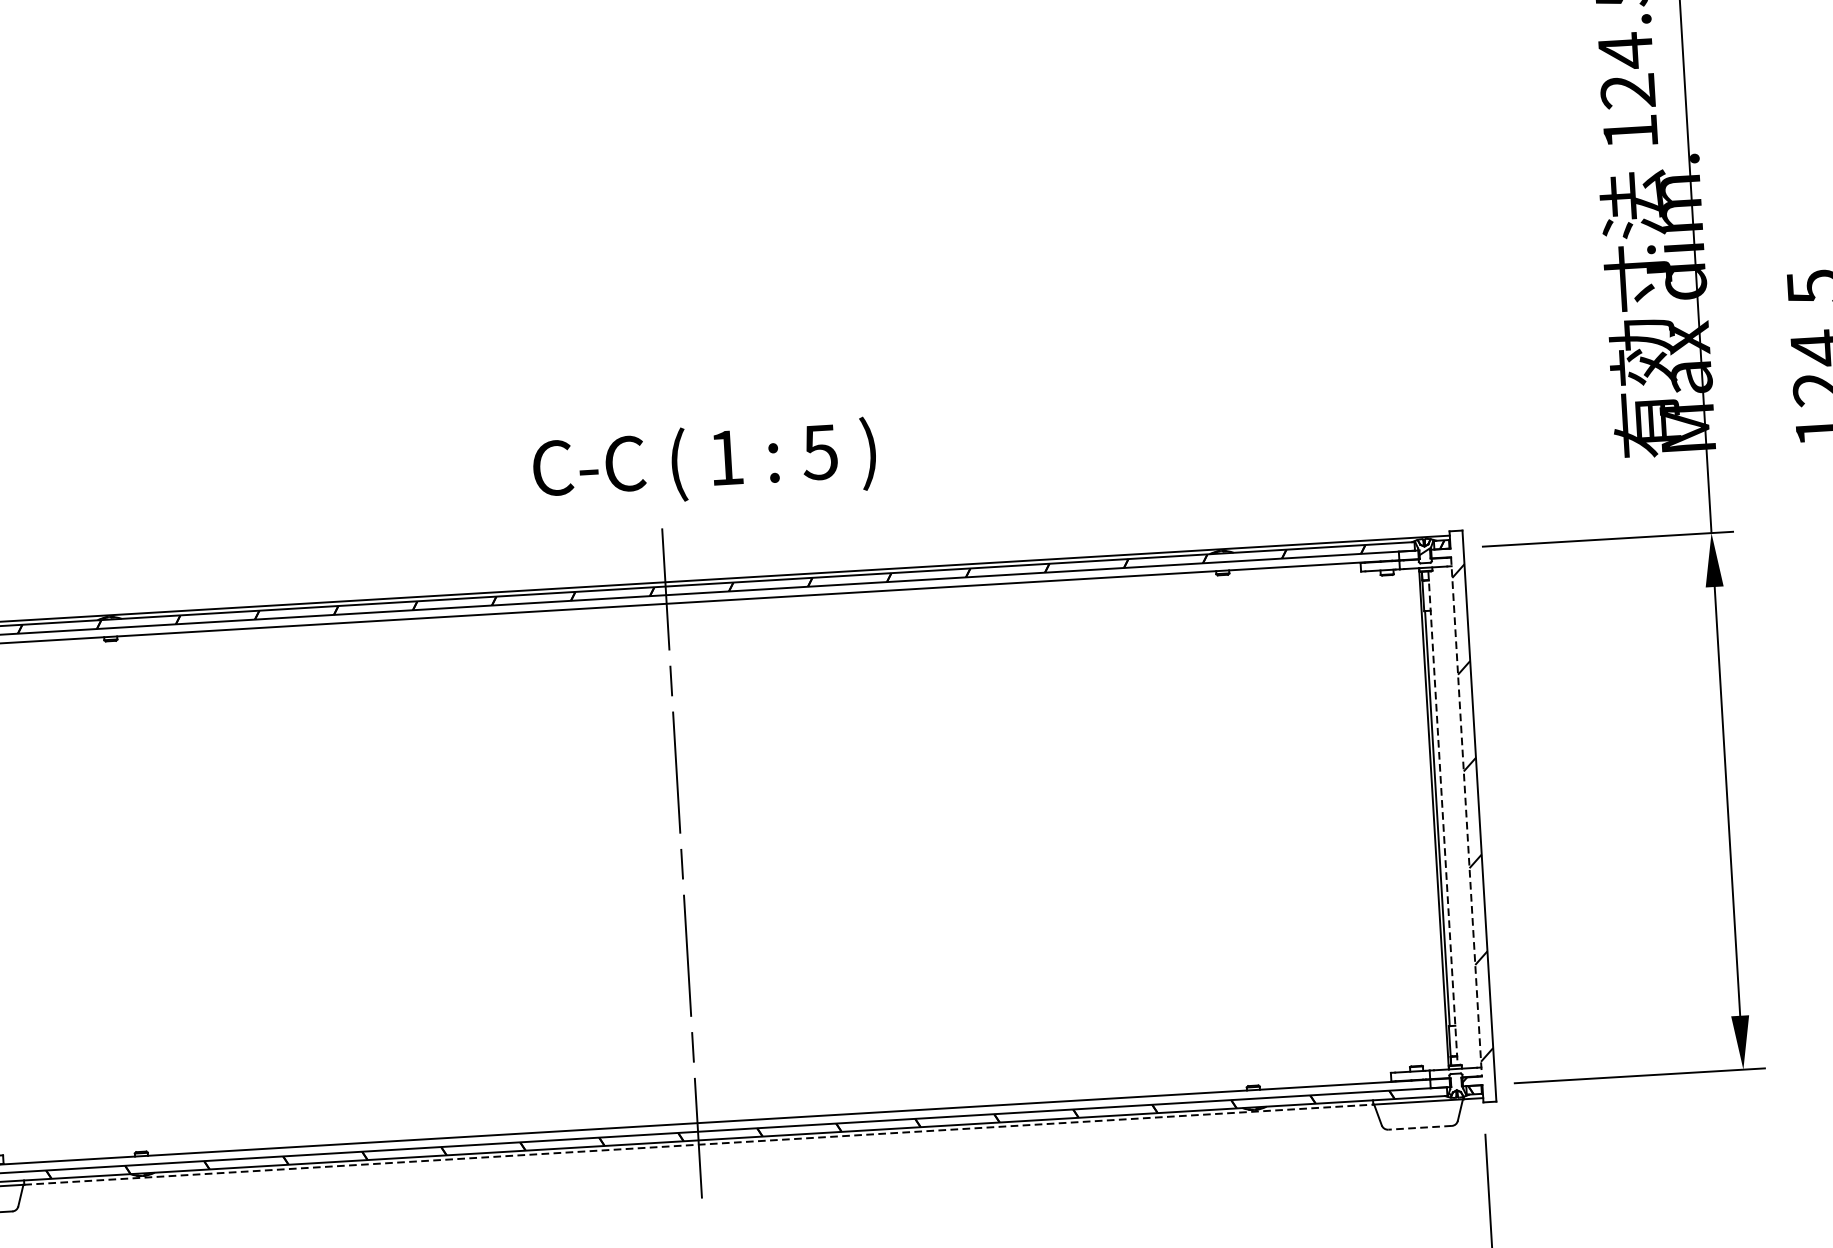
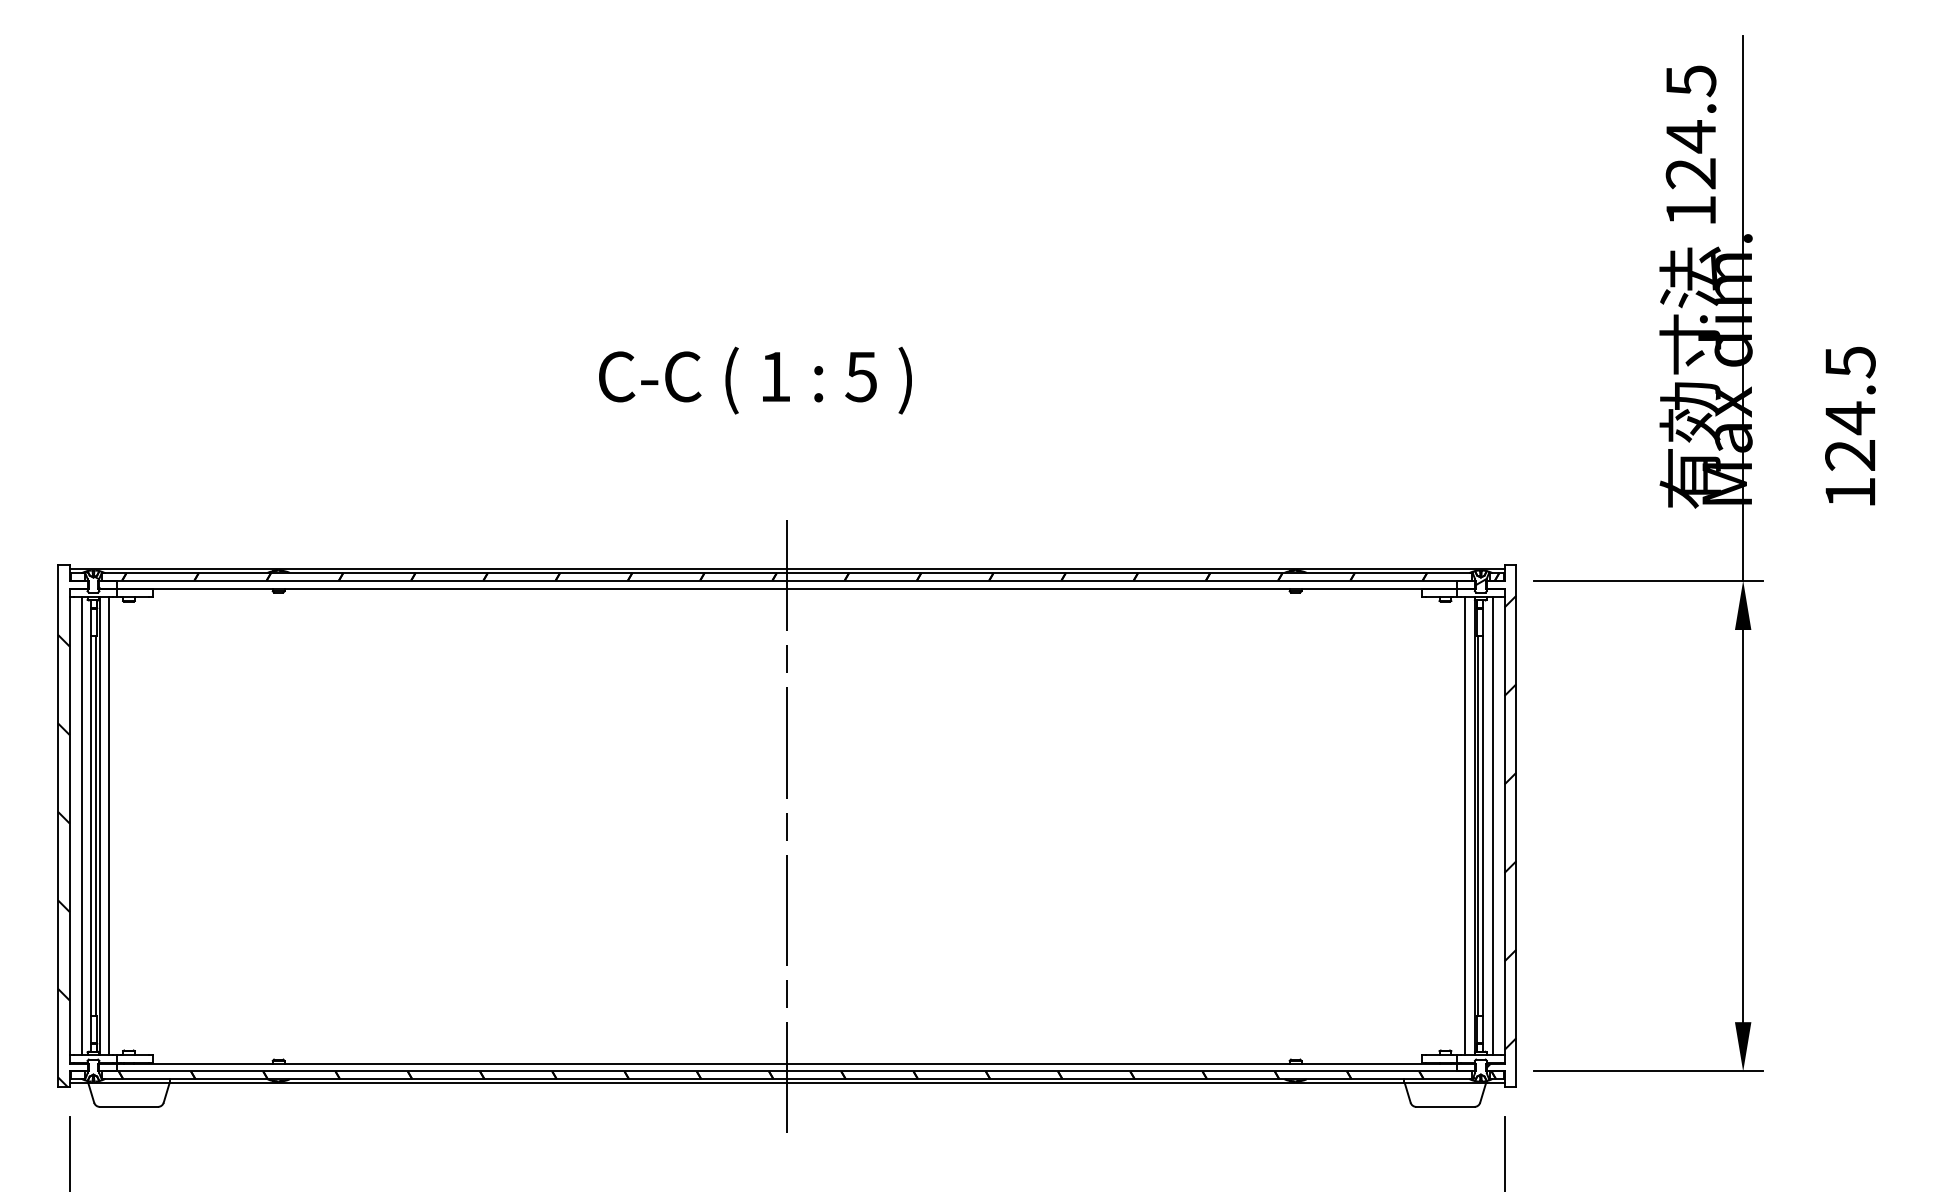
text: (704, 463) -> (755, 380), moved
line: (1453, 817) -> (1492, 825), added
line: (1466, 817) -> (1504, 826), dashed -> solid
line: (1423, 818) -> (1465, 825), added
line: (1443, 818) -> (1483, 826), dashed -> solid
line: (1419, 1127) -> (1444, 1106), dashed -> solid
line: (699, 1144) -> (787, 1083), dashed -> solid

